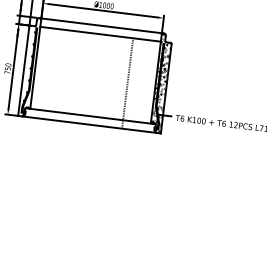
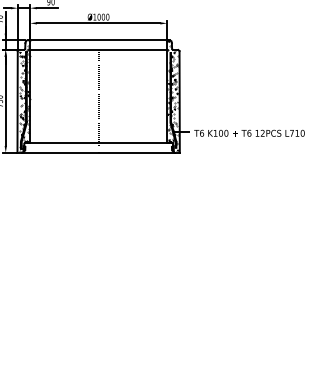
hatch: (30, 68) -> (24, 98), added
line: (127, 83) -> (98, 101), moved

